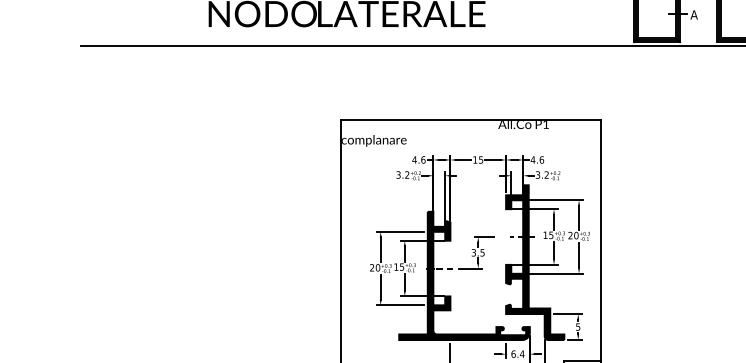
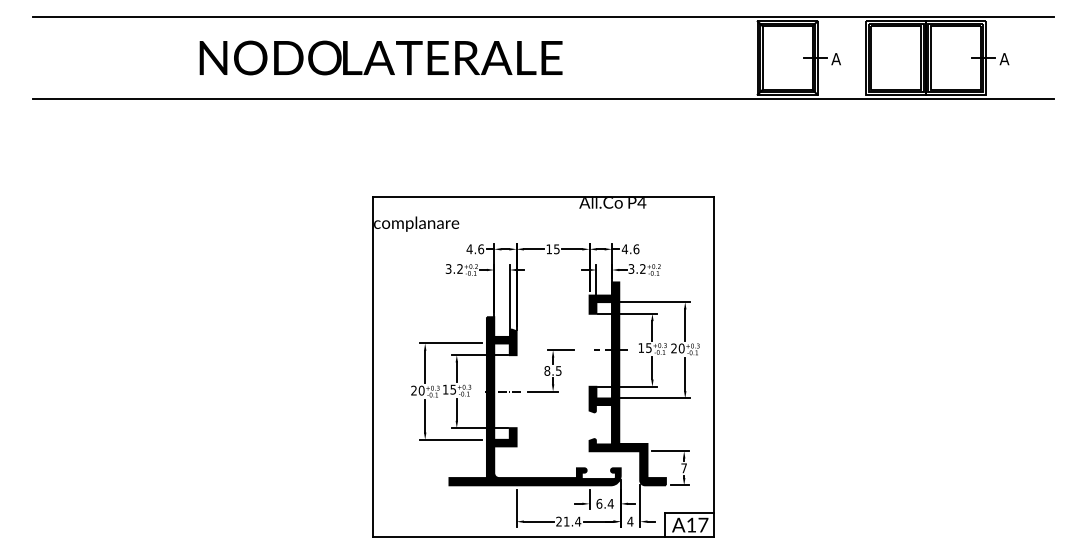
text: (545, 125) -> (641, 203), P1 -> P4
text: (473, 252) -> (547, 370), 3.5 -> 8.5
text: (577, 327) -> (683, 468), 5 -> 7

